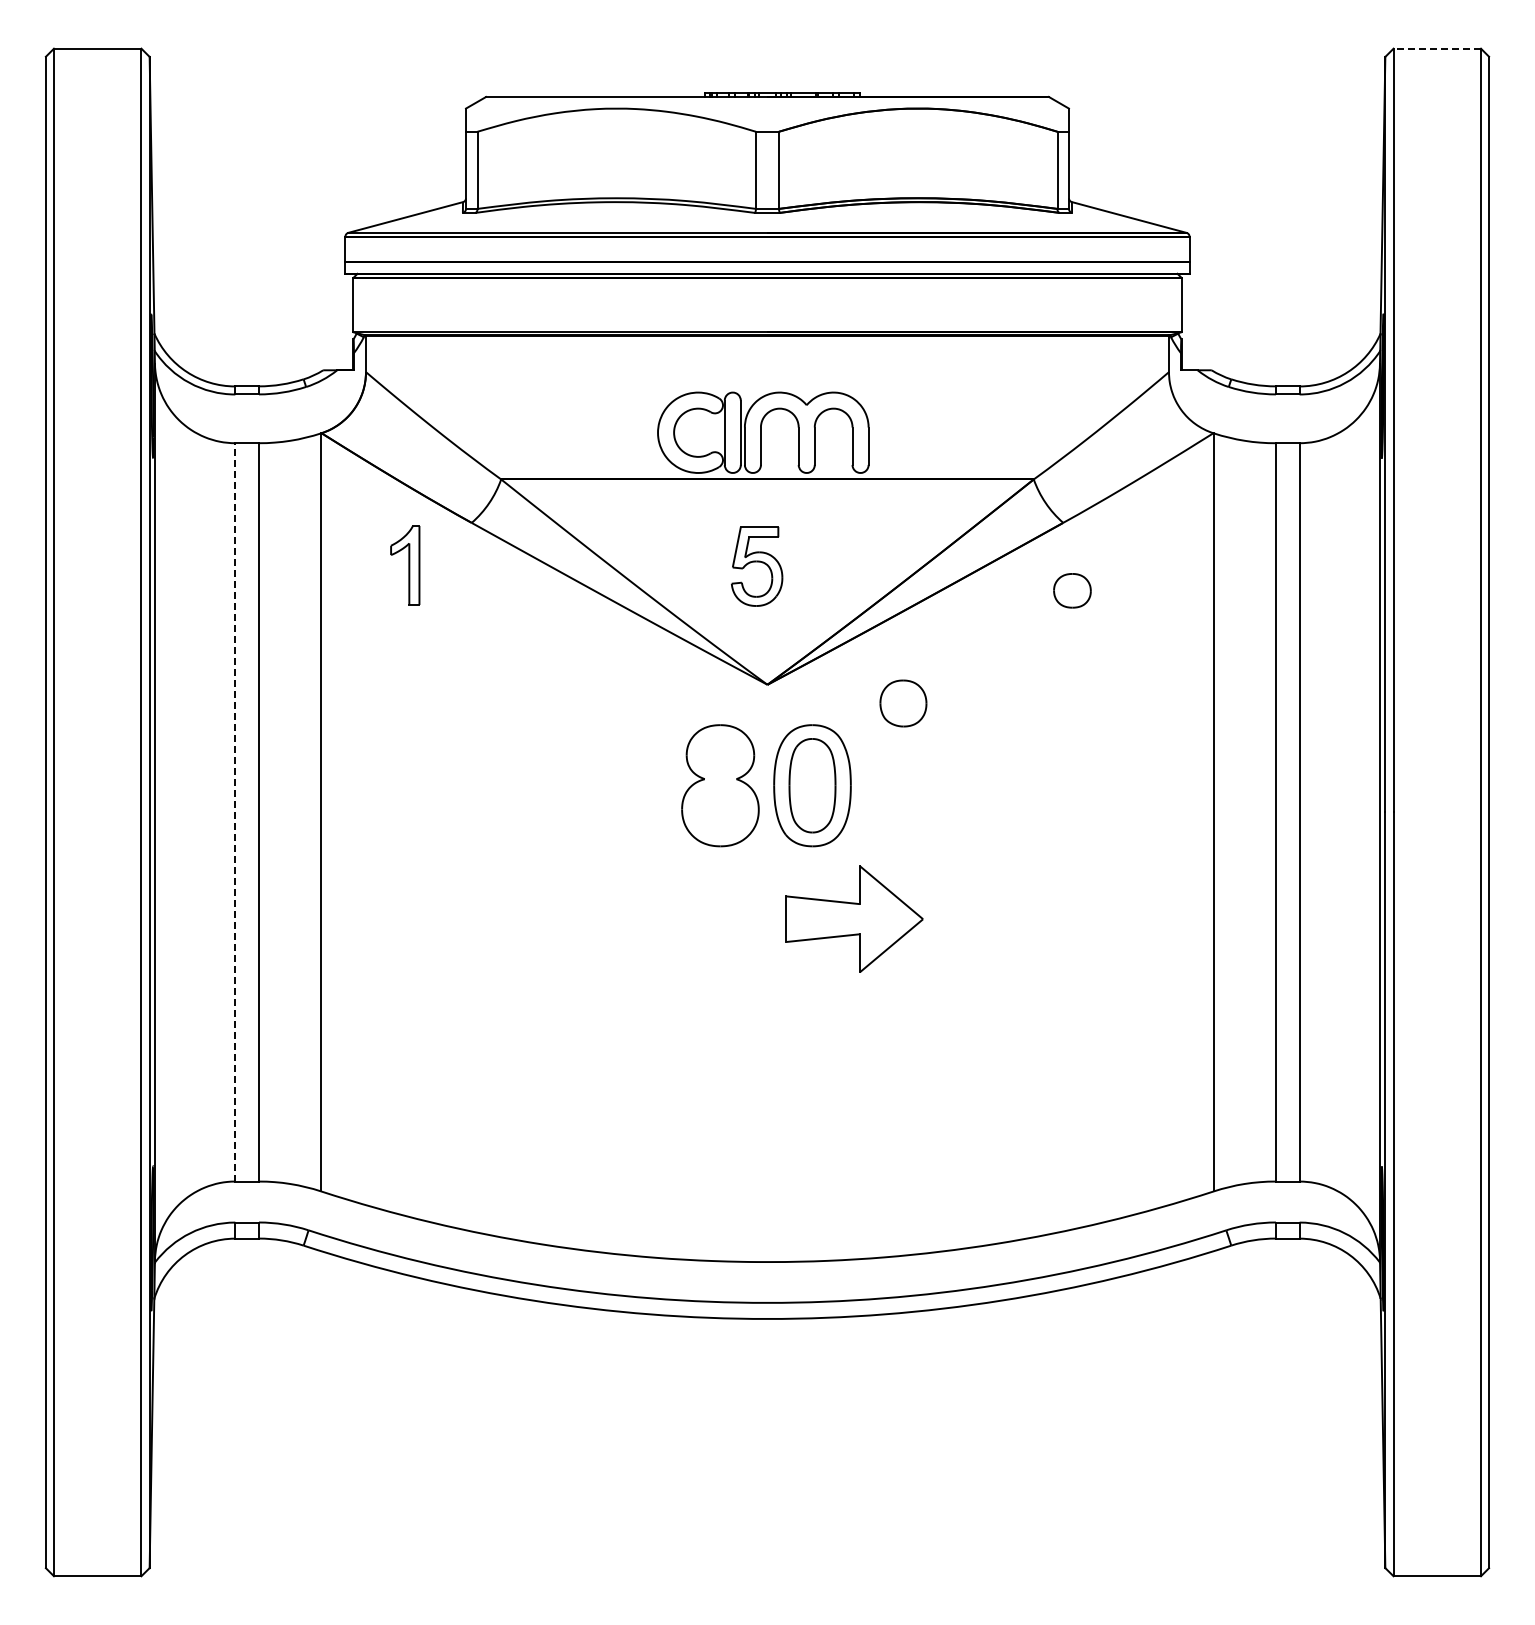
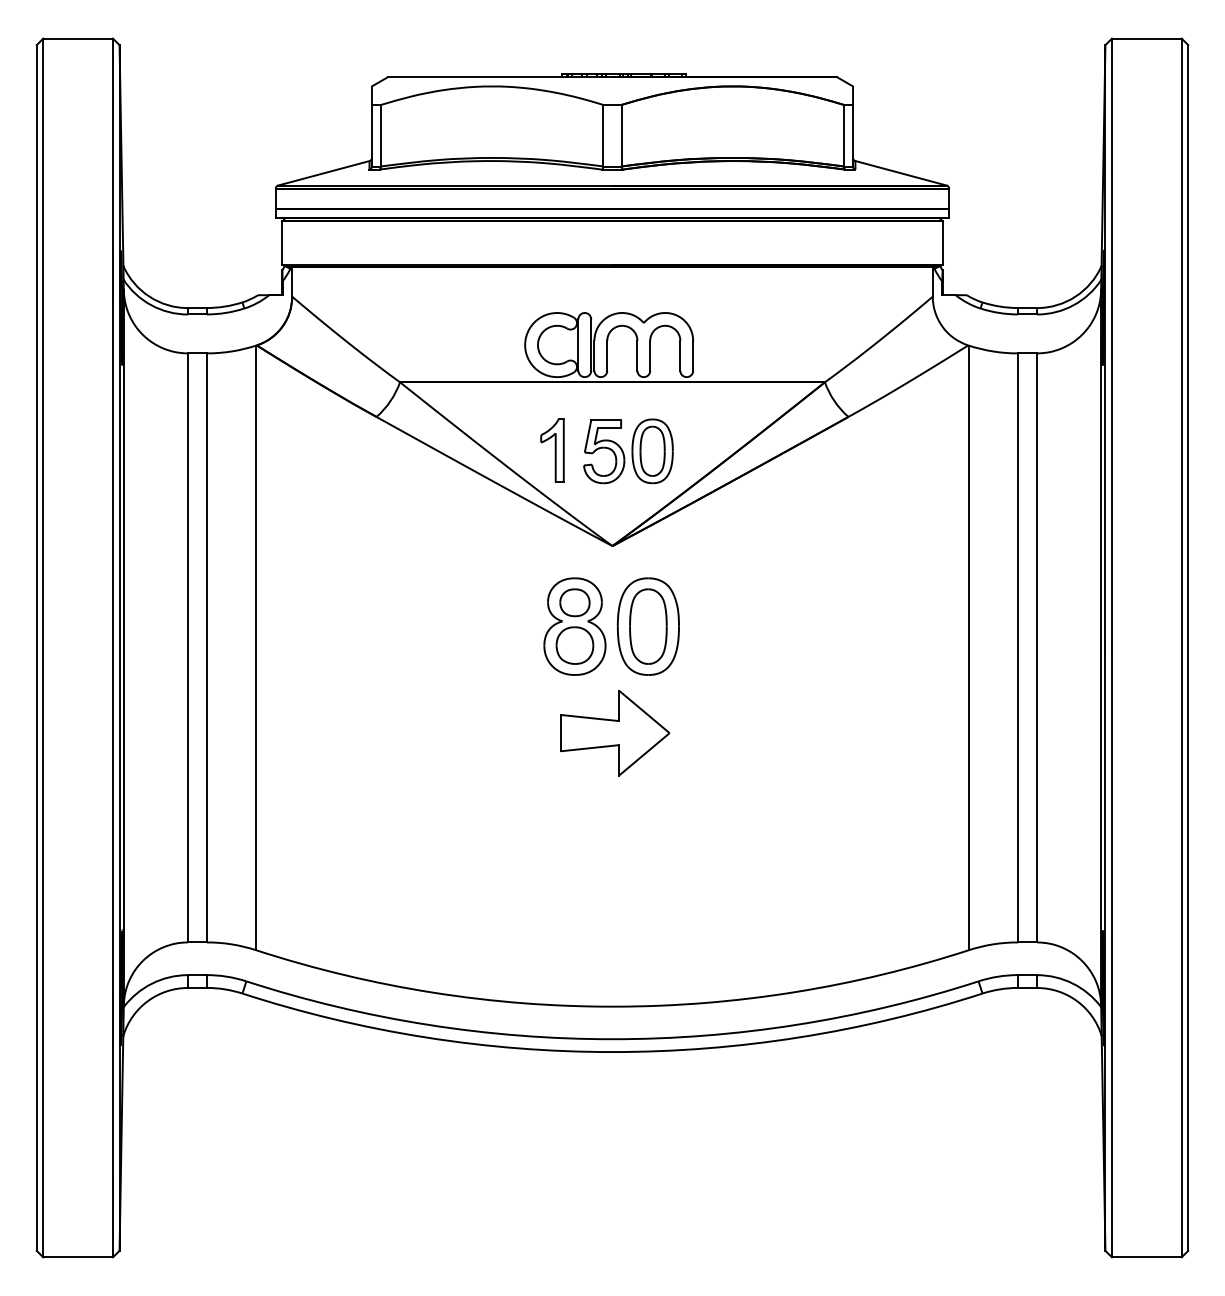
line: (1437, 48) -> (1147, 38), dashed -> solid
part: (405, 565) -> (552, 450), moved
part: (817, 565) -> (652, 450), added
part: (1072, 590) -> (575, 602), moved
part: (903, 703) -> (575, 645), moved
line: (235, 811) -> (188, 647), dashed -> solid
part: (854, 918) -> (614, 732), moved

